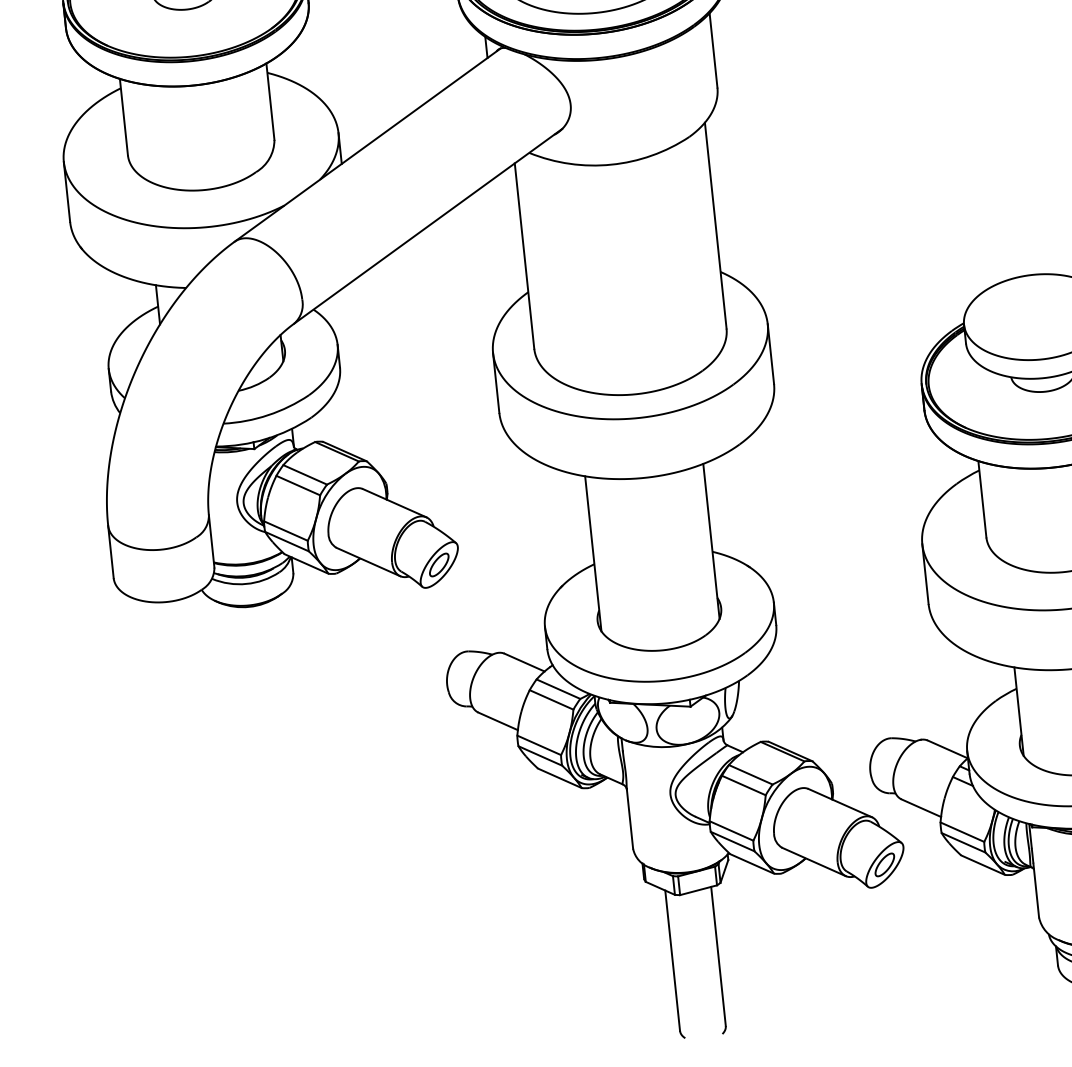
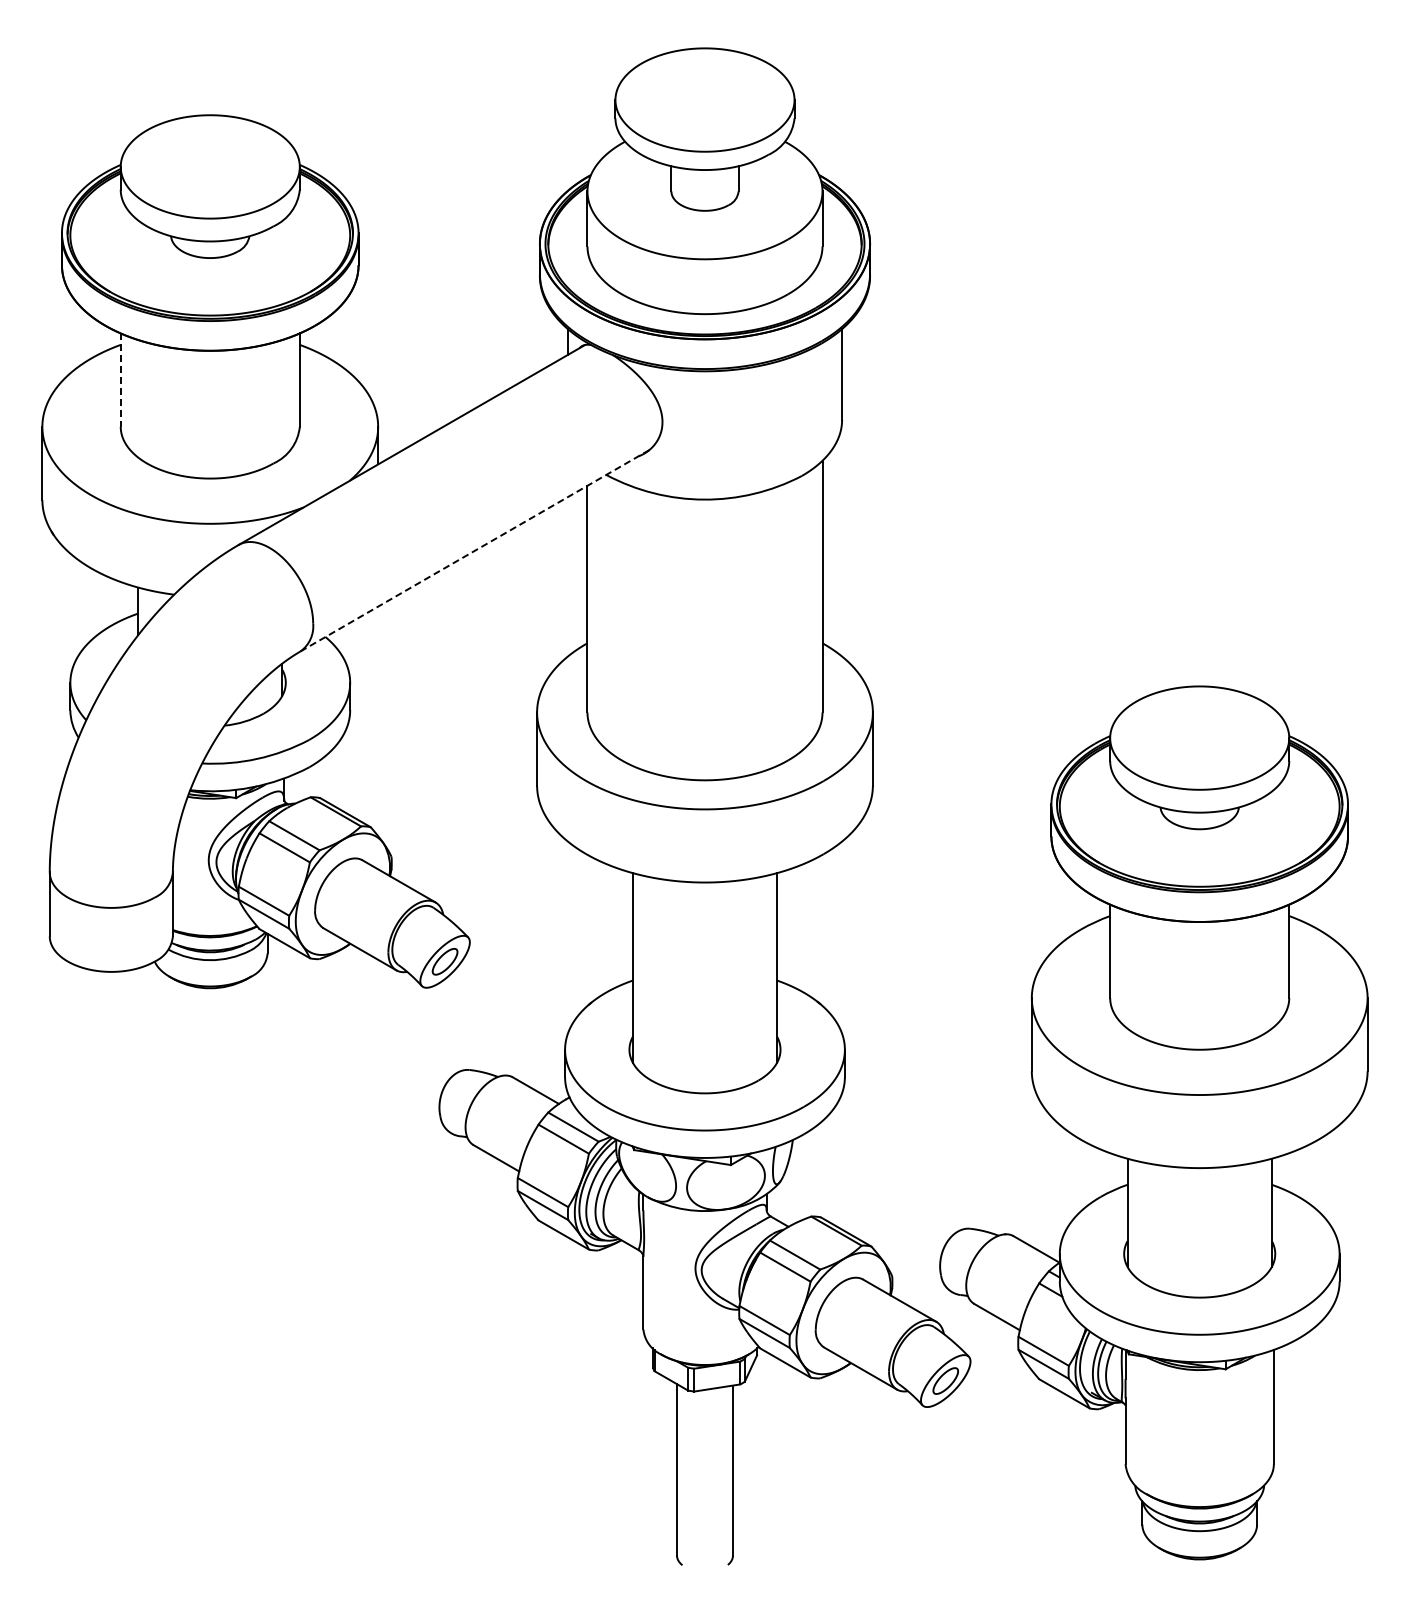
line: (123, 117) -> (120, 380), solid -> dashed
line: (428, 225) -> (475, 550), solid -> dashed

